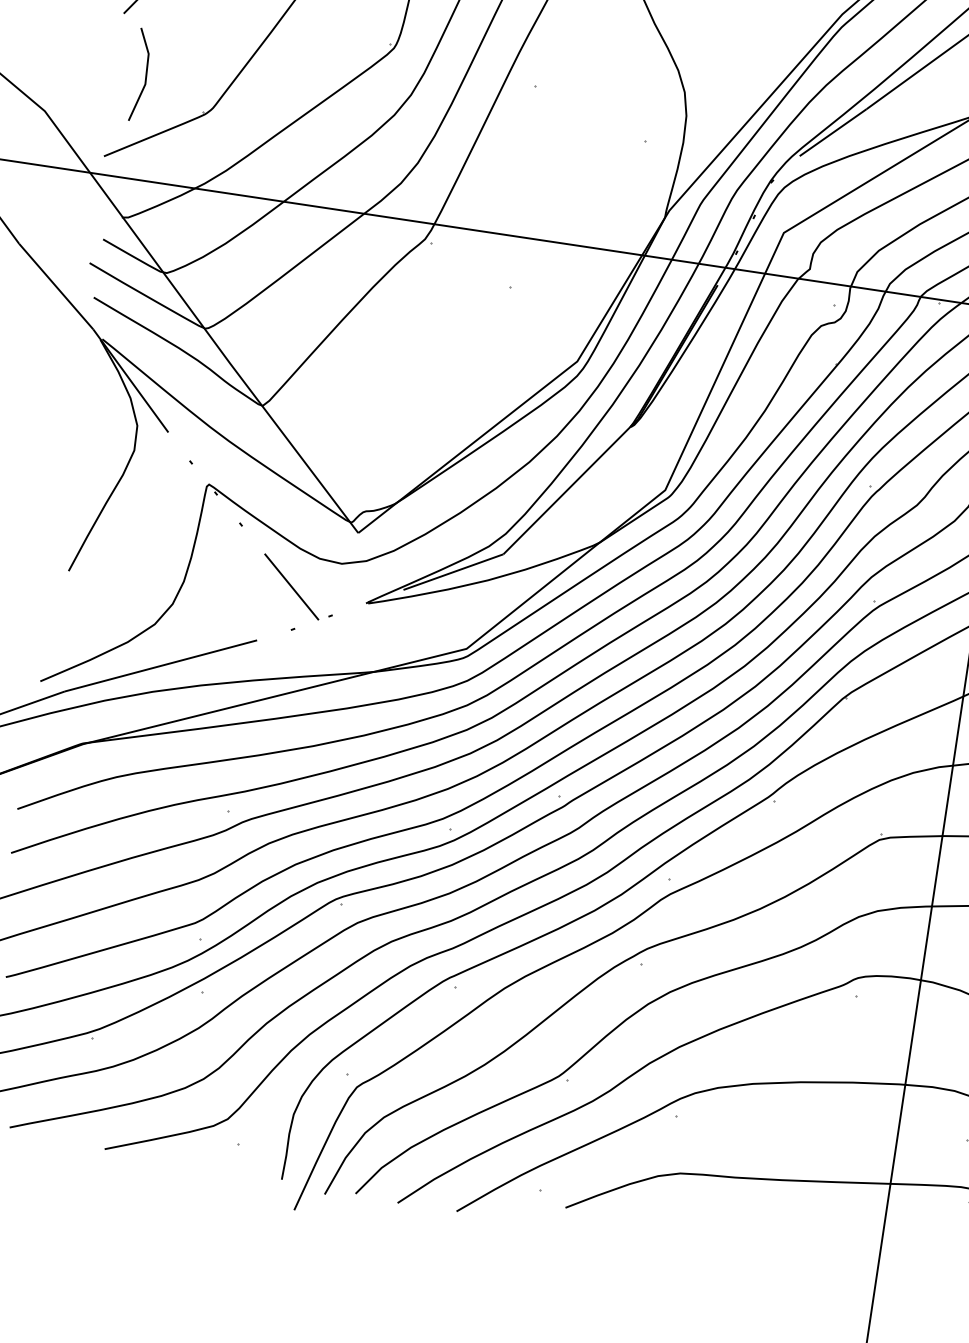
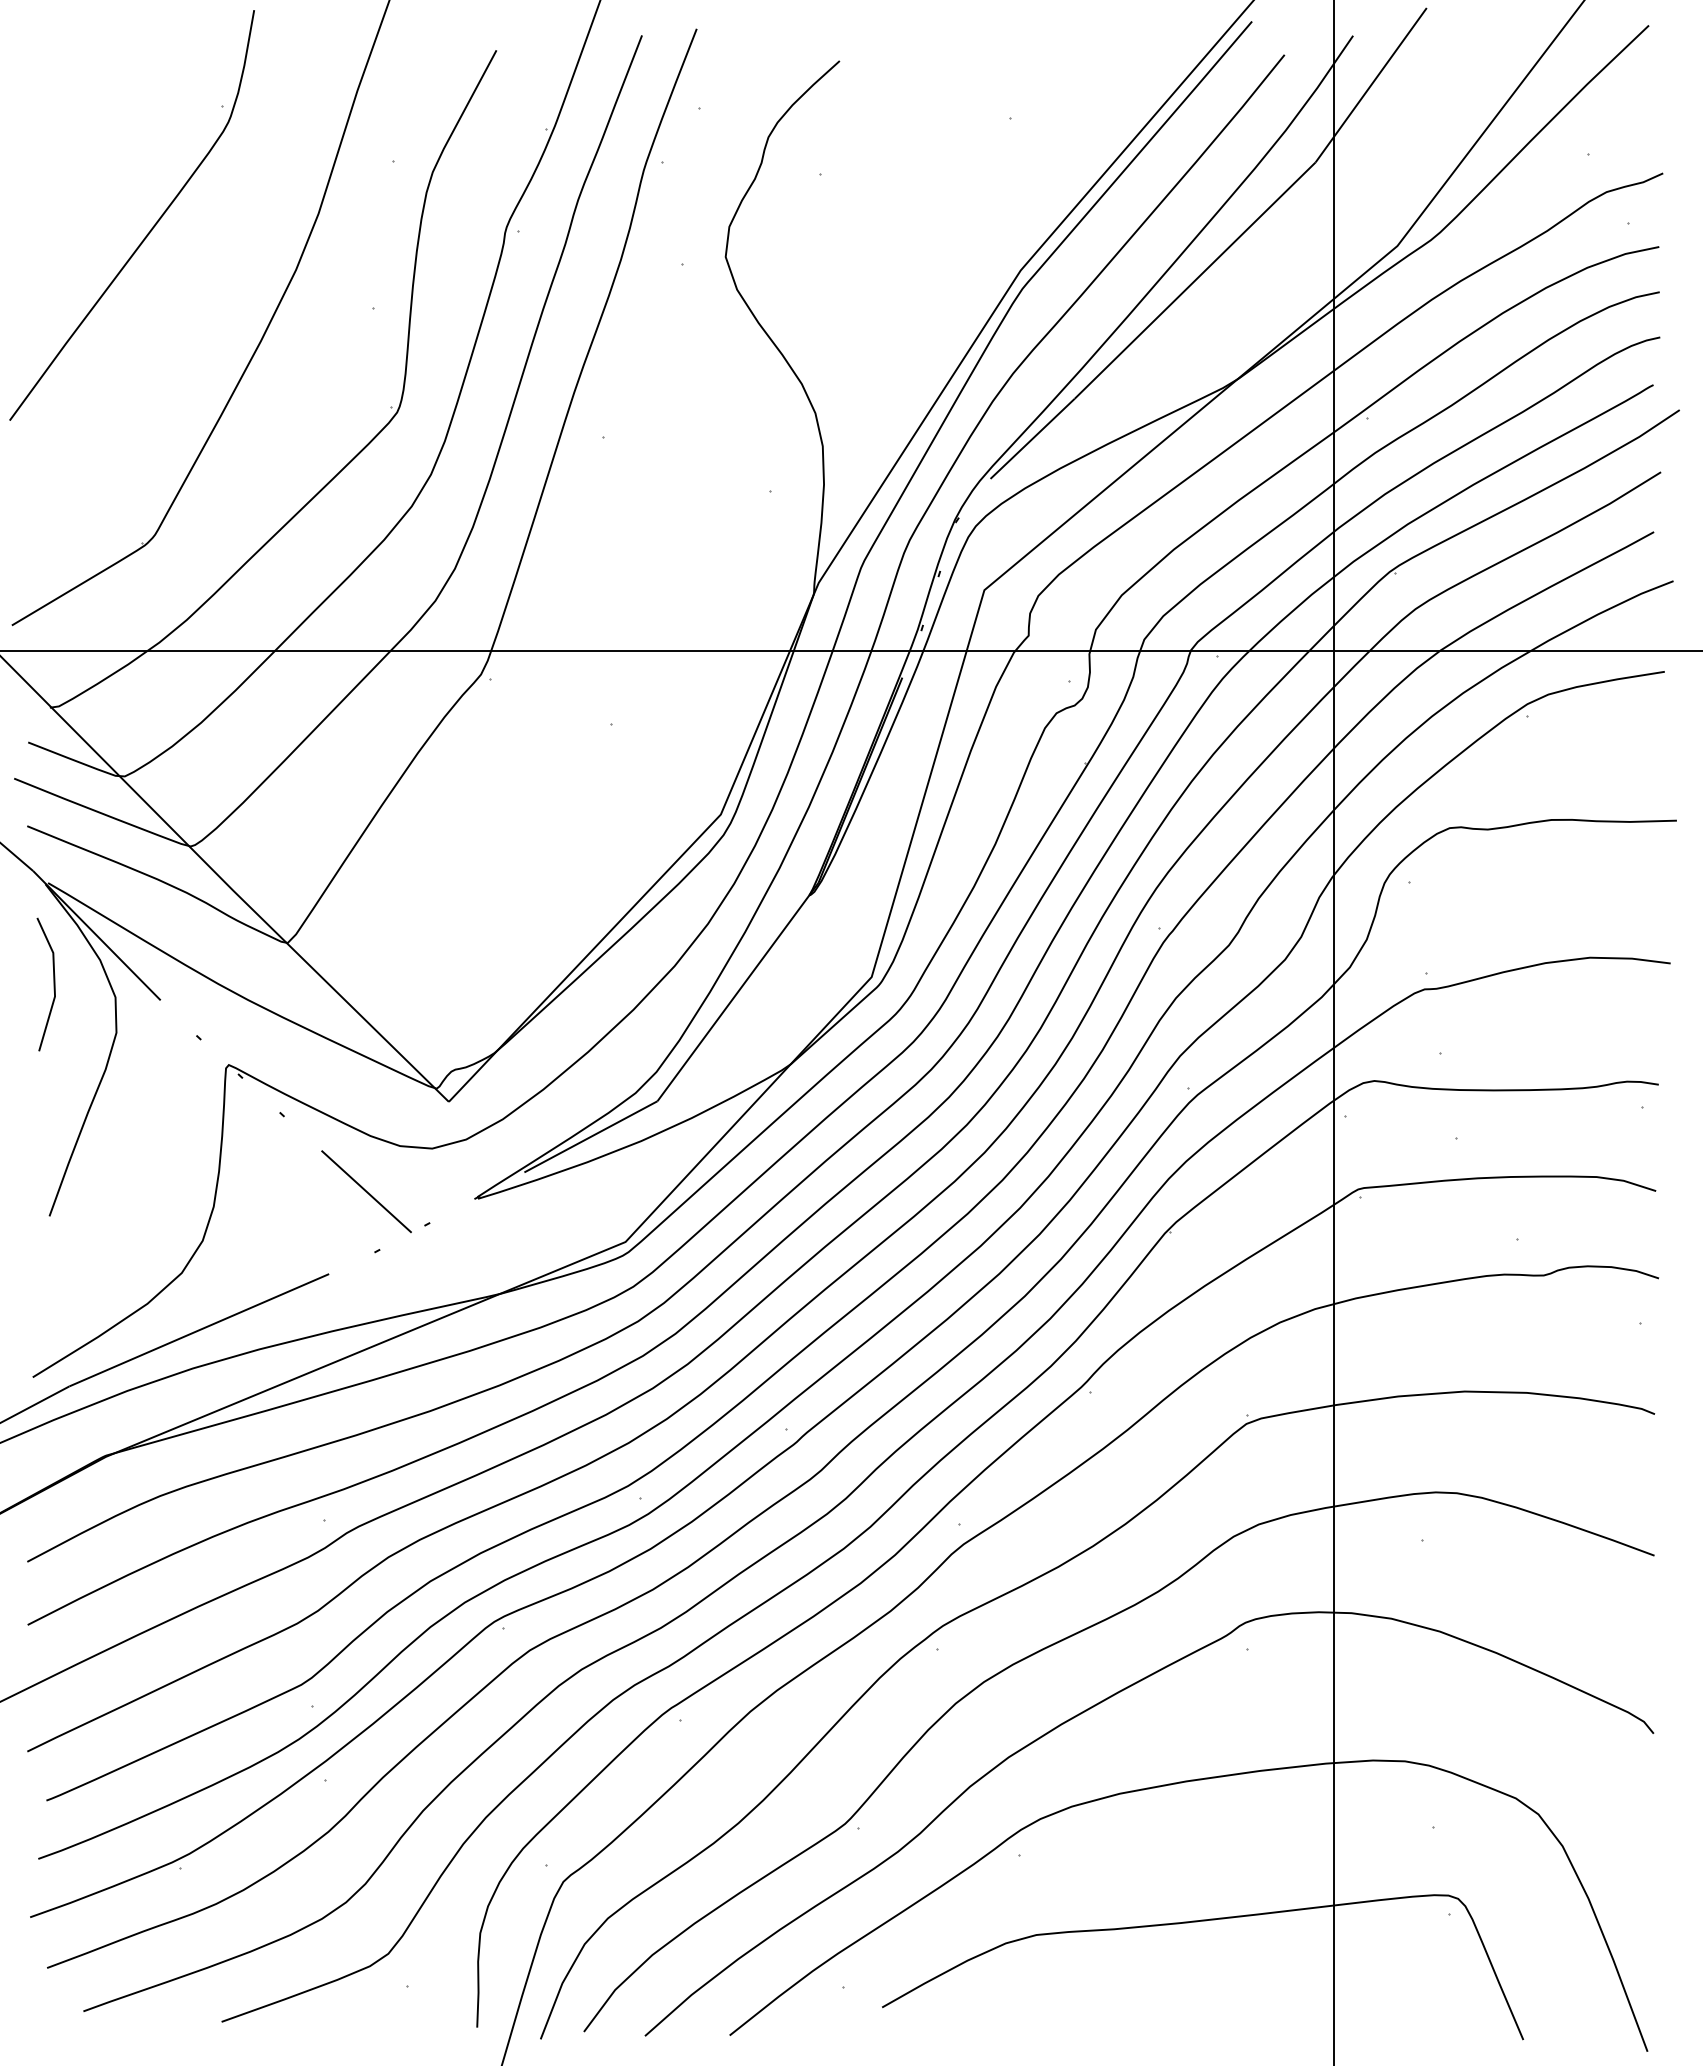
line: (145, 75) -> (53, 984), moved

